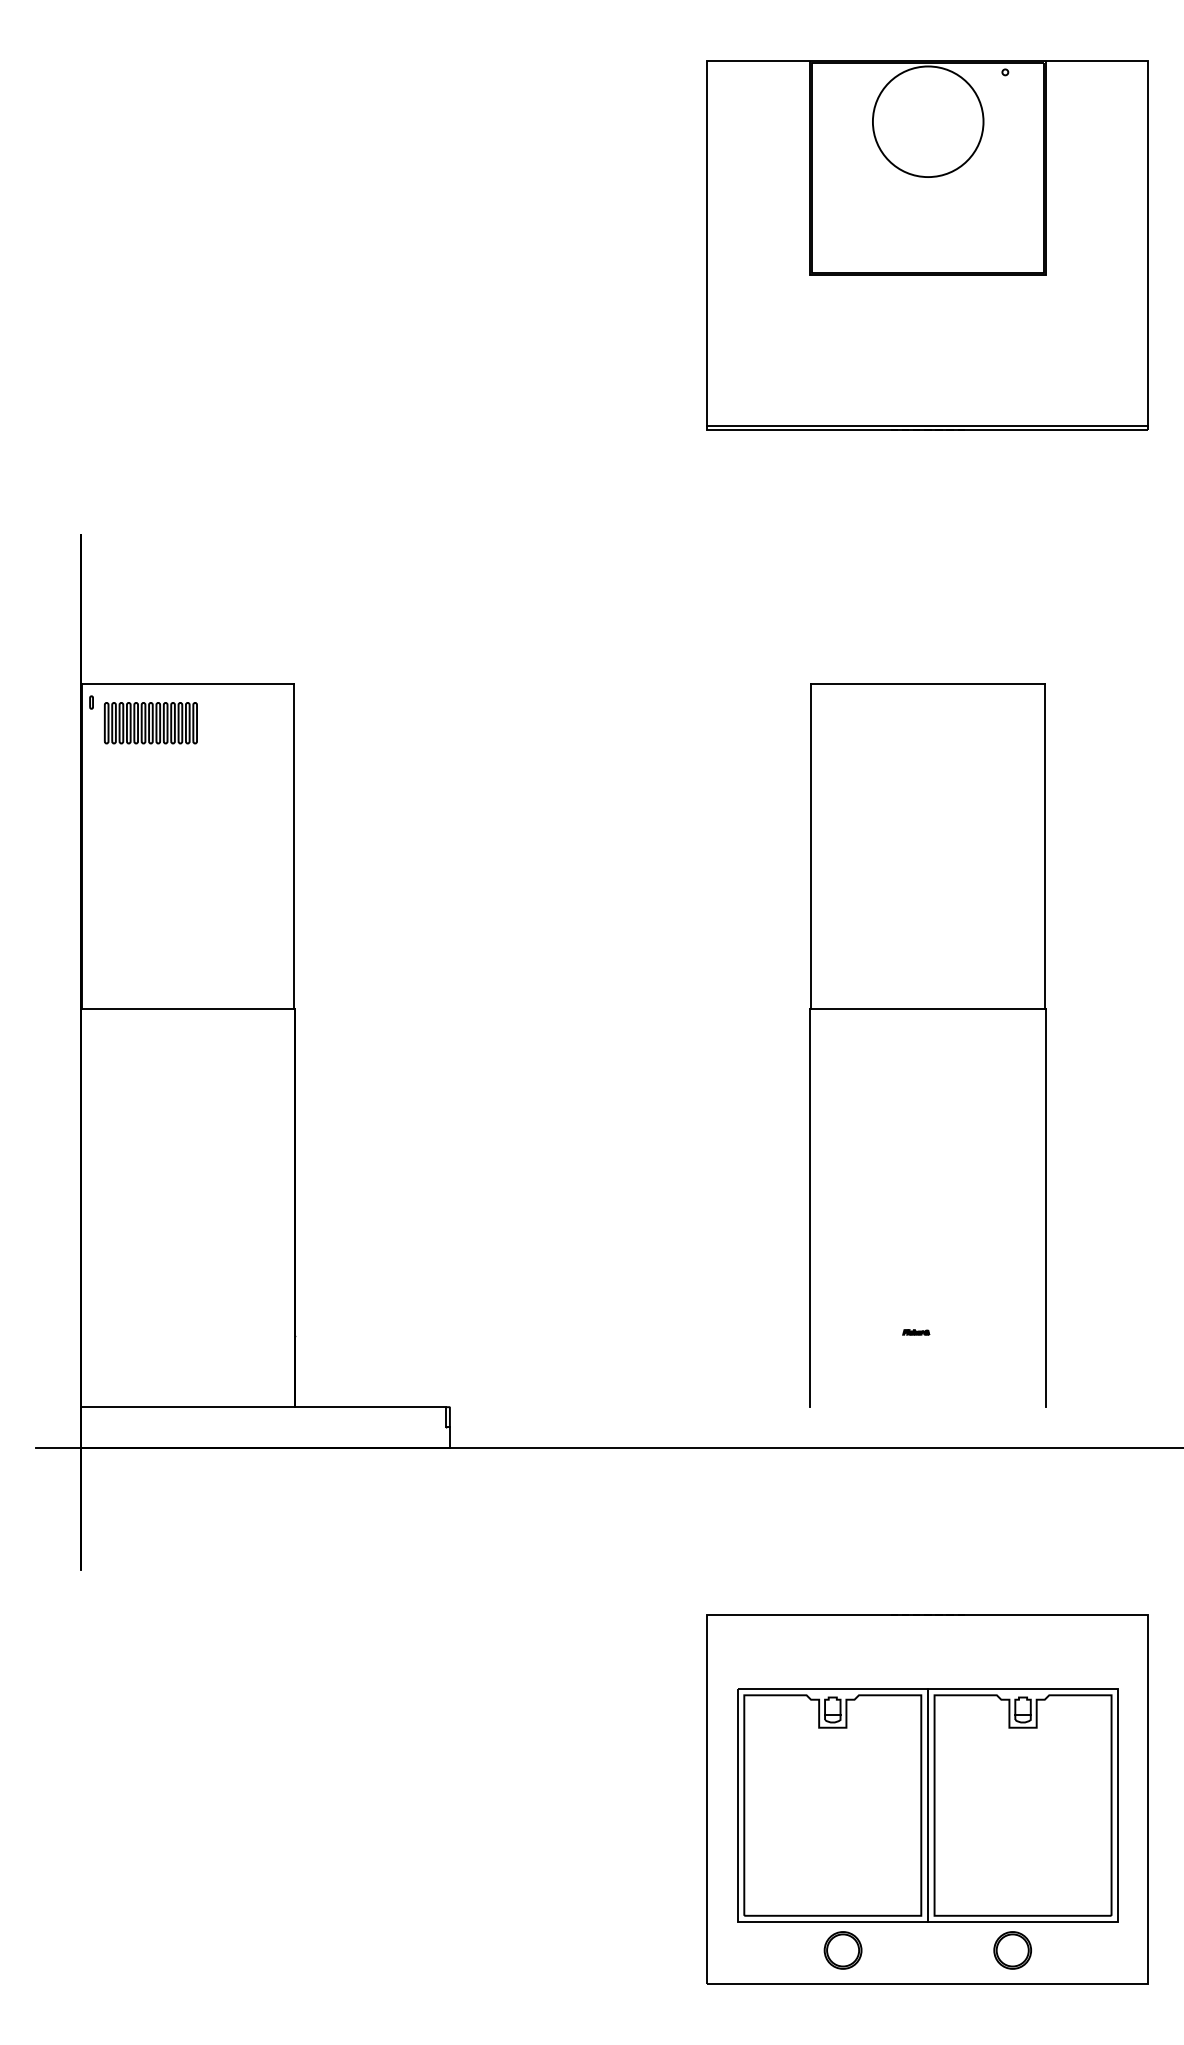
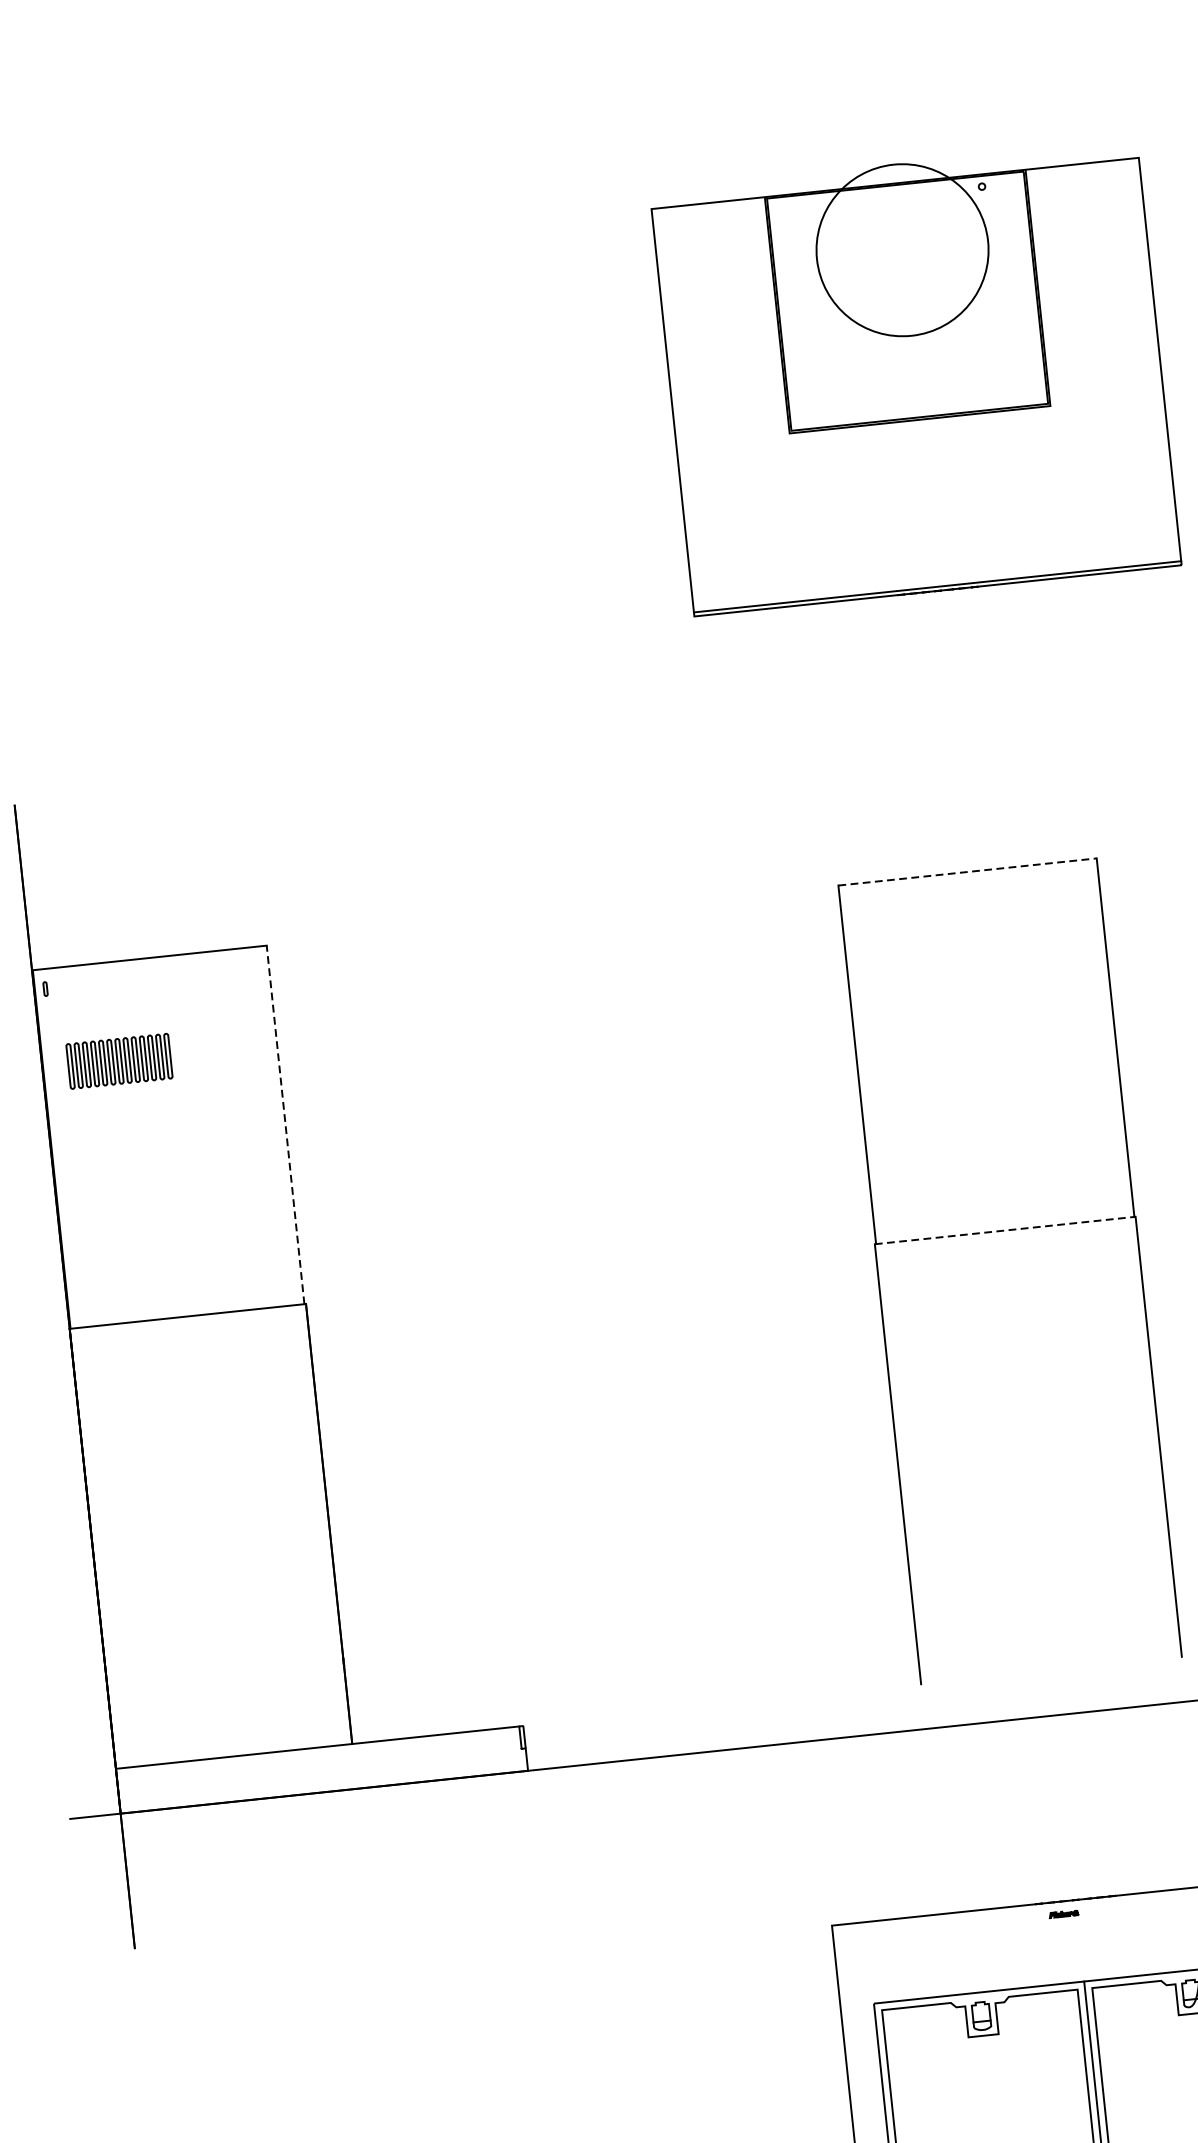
circle: (927, 121) -> (901, 250), size x1.4
line: (927, 684) -> (967, 872), solid -> dashed
part: (150, 723) -> (119, 1061), moved
line: (293, 846) -> (285, 1124), solid -> dashed
line: (927, 1008) -> (1004, 1230), solid -> dashed
part: (916, 1332) -> (1064, 1914), moved

